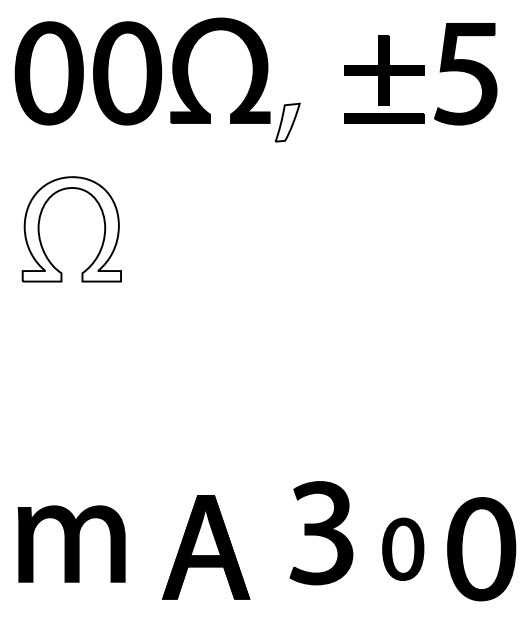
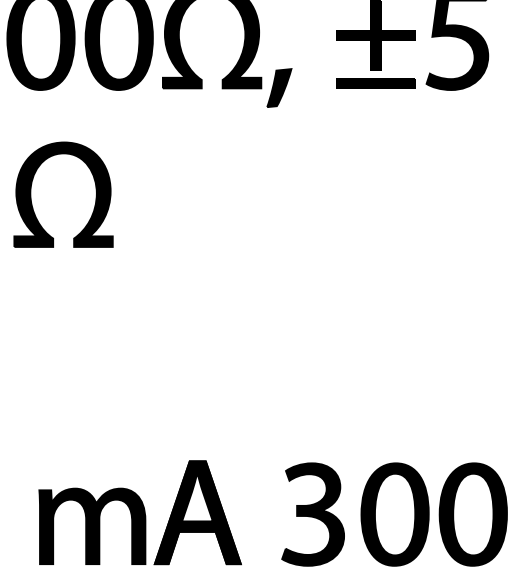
fill: (287, 122) -> (279, 87), added
fill: (71, 229) -> (63, 194), added
part: (321, 533) -> (313, 514), moved
part: (71, 543) -> (92, 525), moved
part: (402, 549) -> (394, 514), size x1.67

